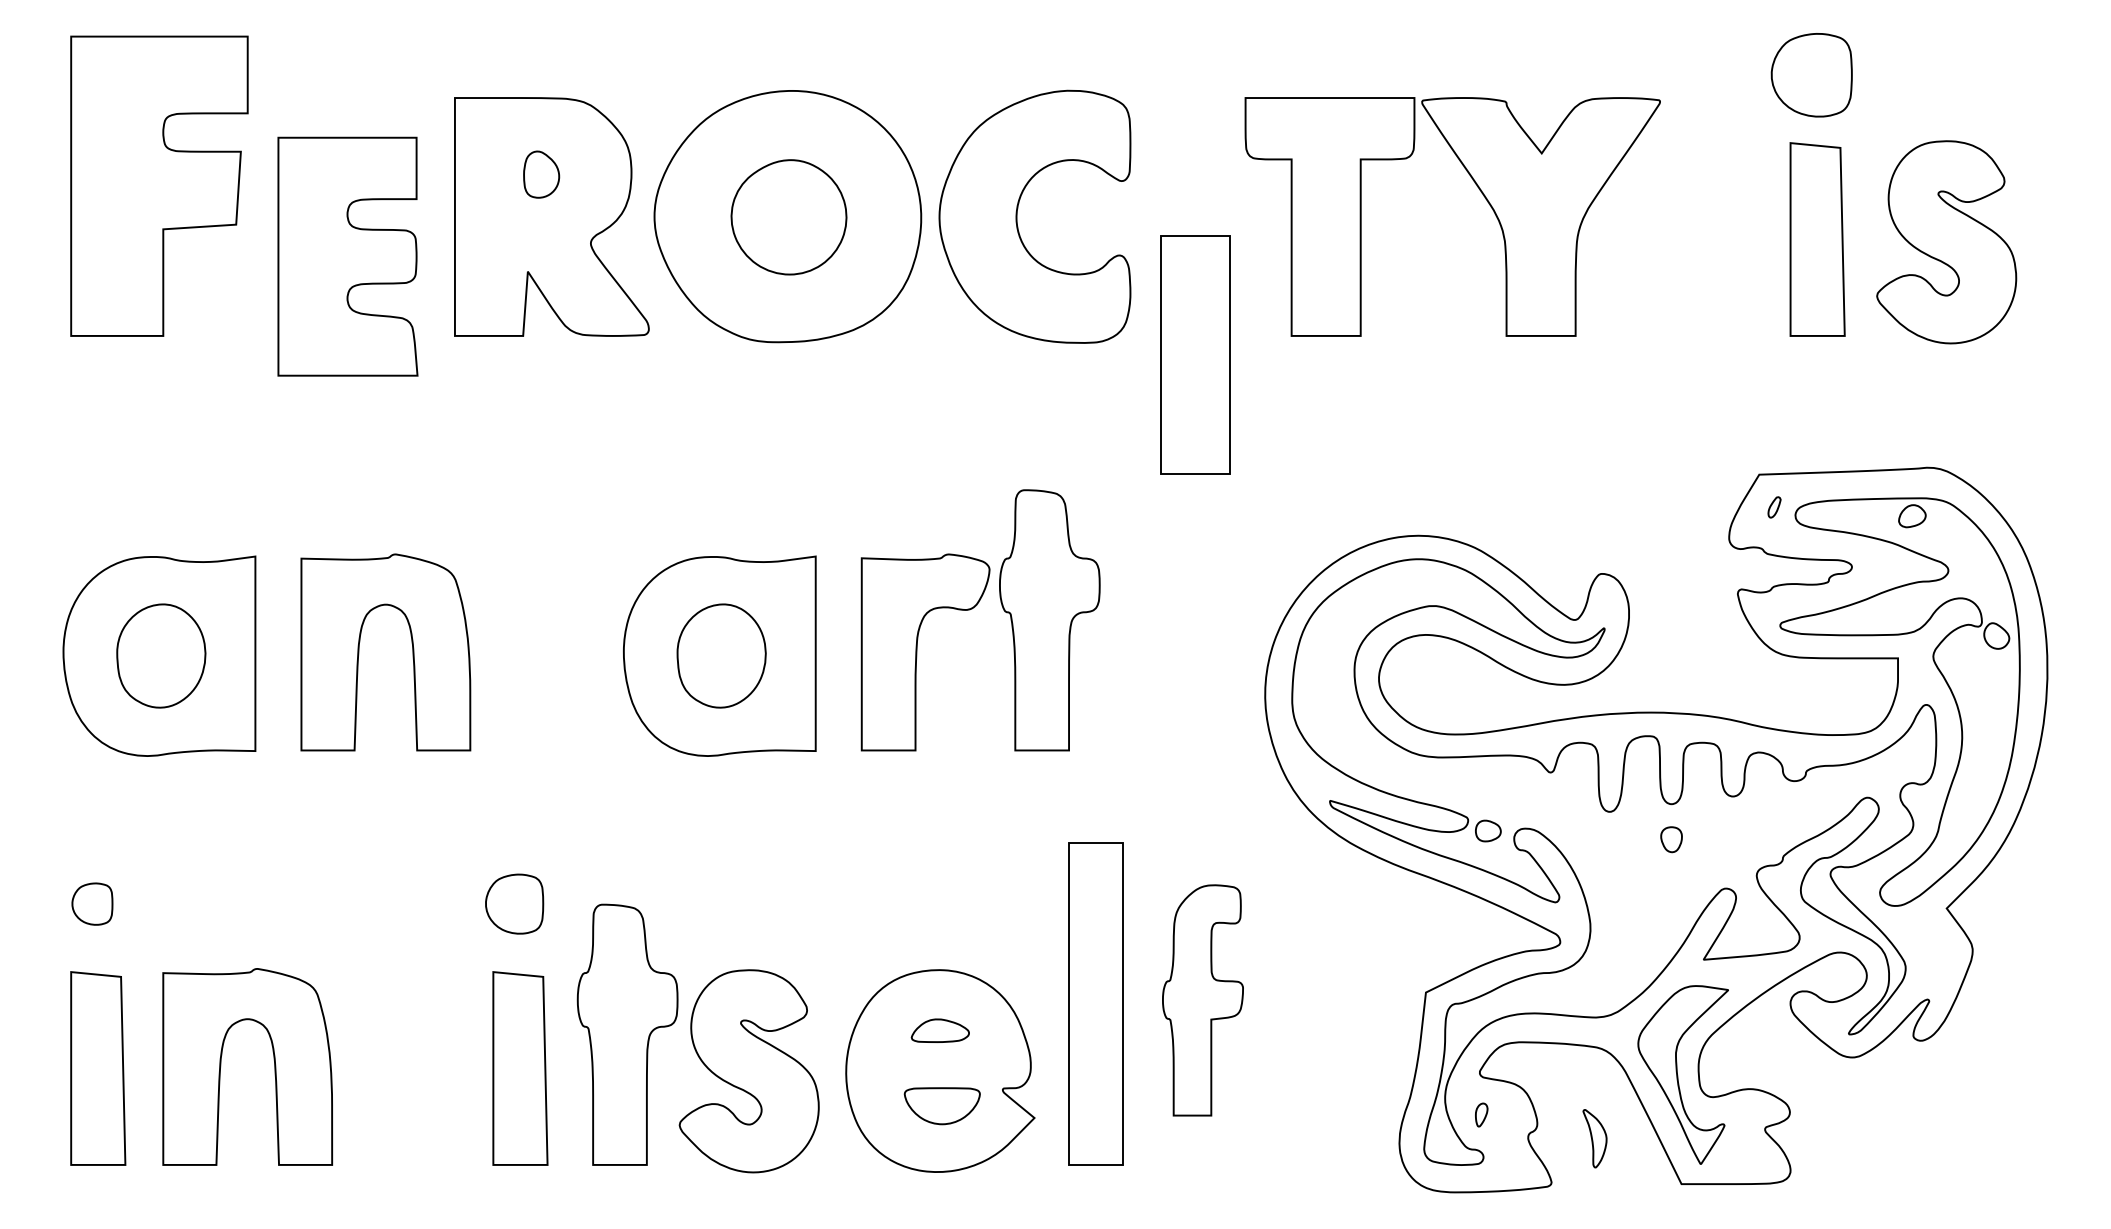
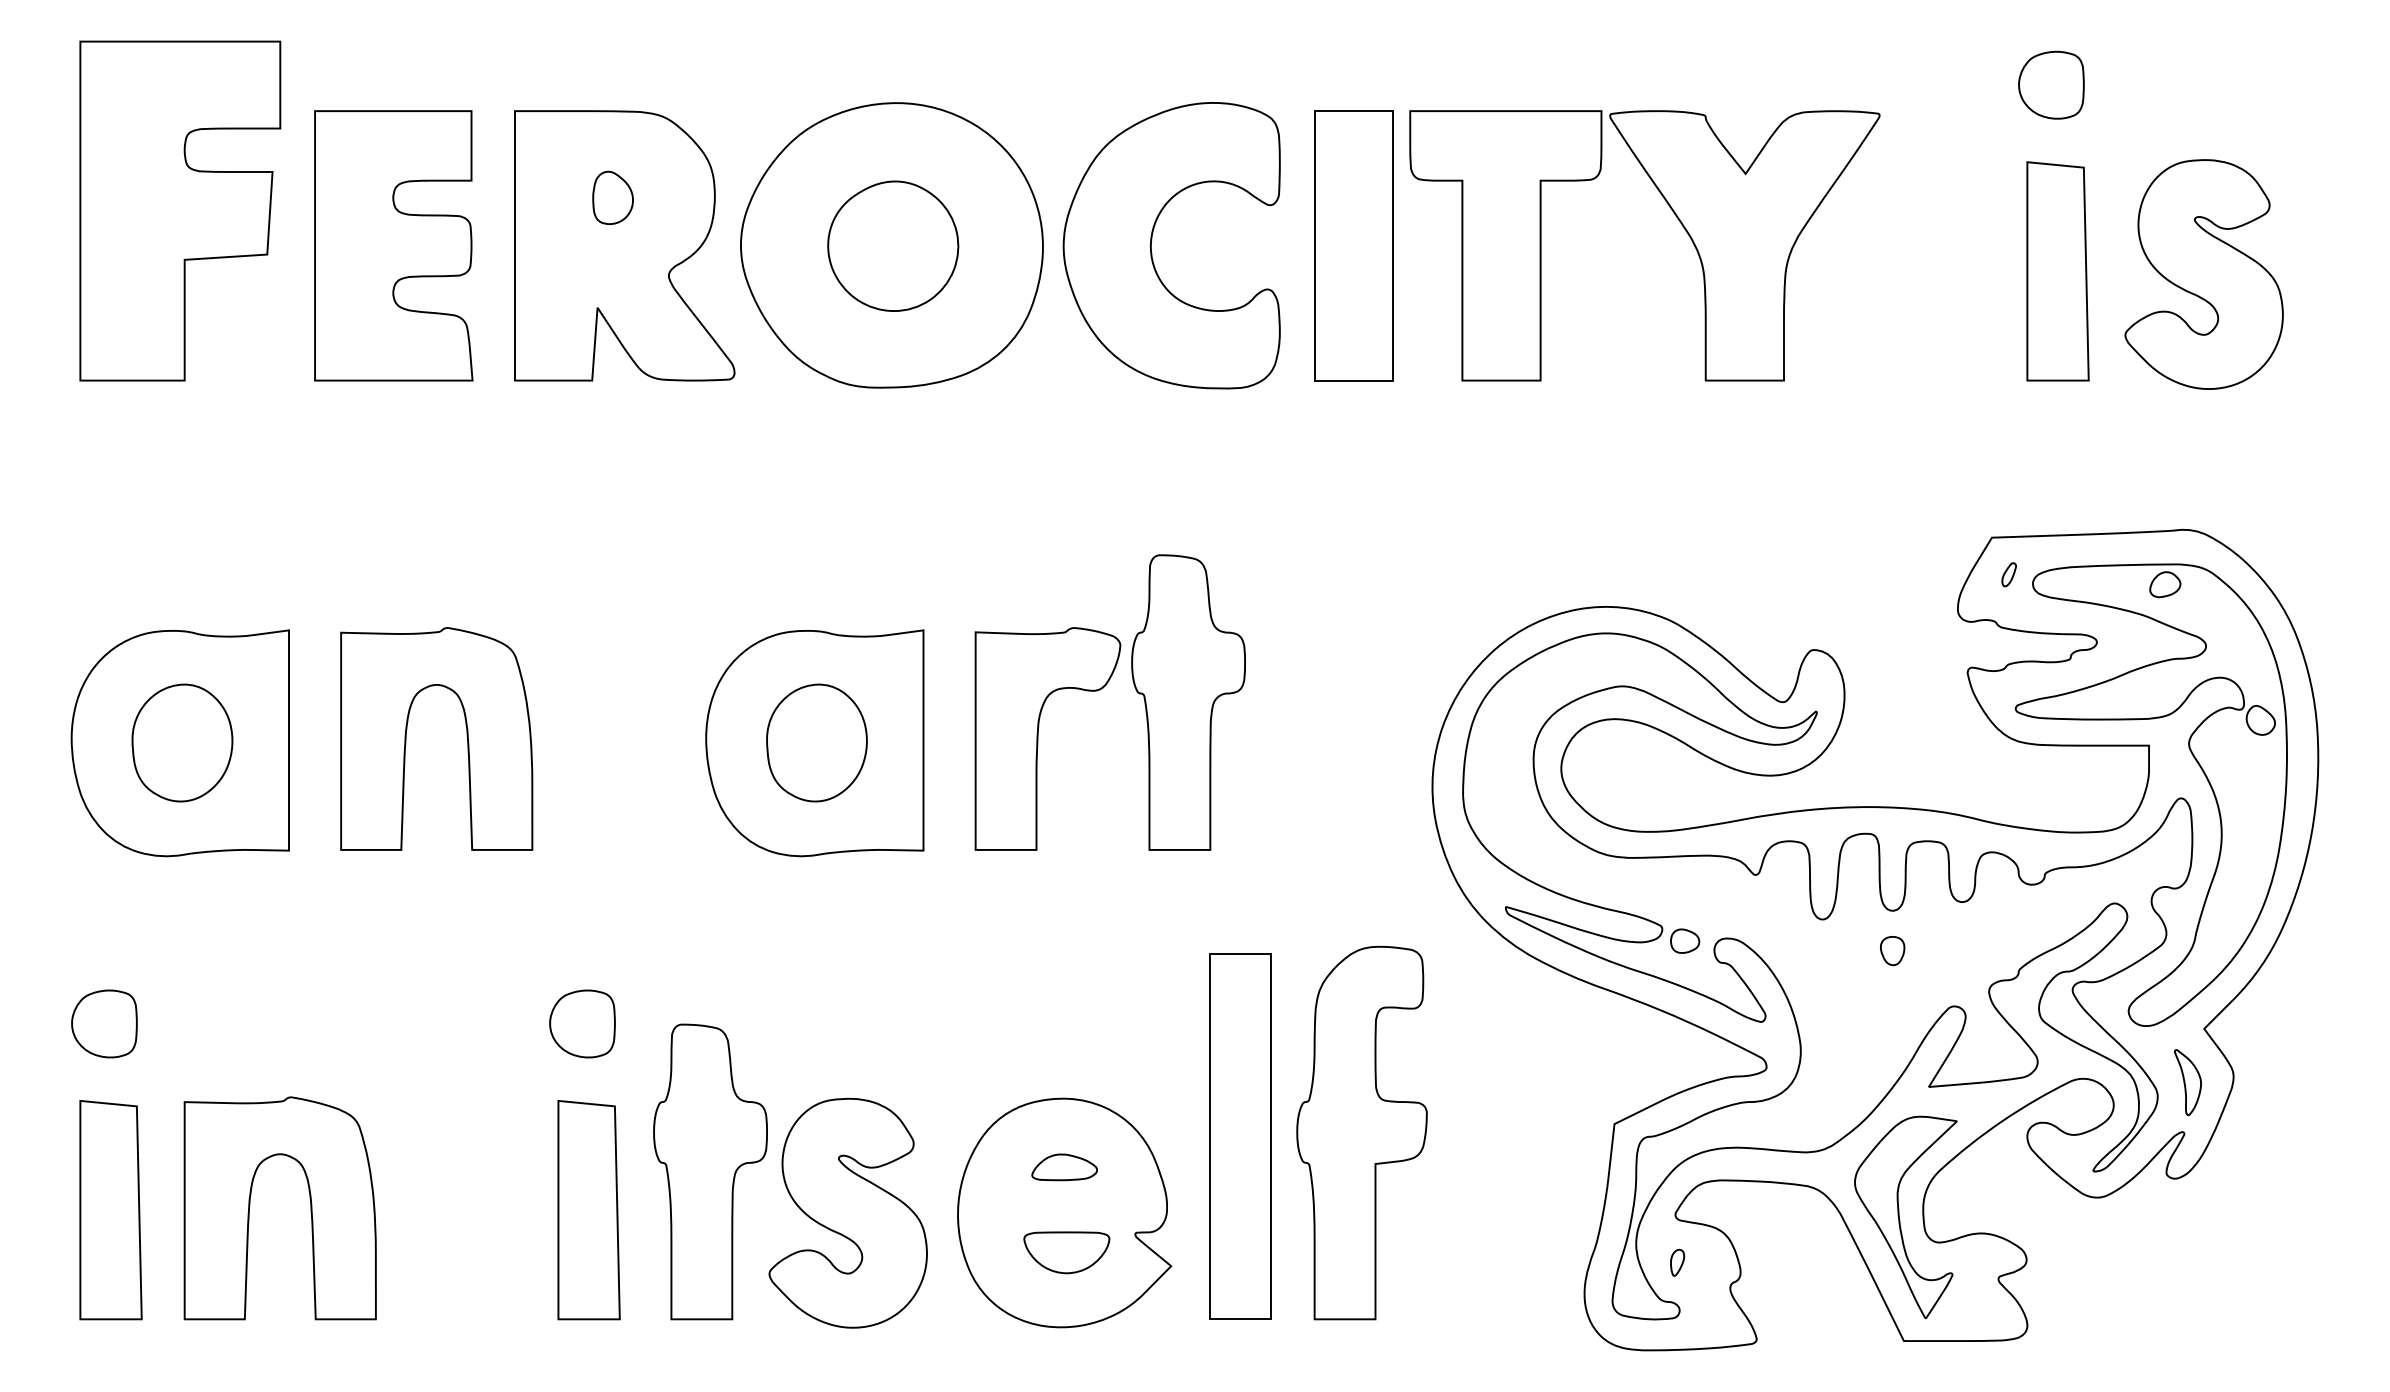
part: (1811, 74) -> (2051, 84), size x0.71
part: (347, 256) -> (393, 245), moved
part: (1195, 354) -> (1353, 245), moved
part: (92, 903) -> (104, 1023), size x1.43
part: (1202, 999) -> (1361, 1132), size x1.43
part: (1594, 1138) -> (2187, 1082), moved

